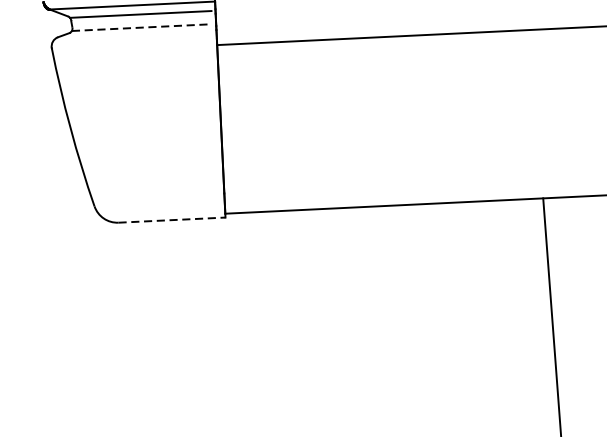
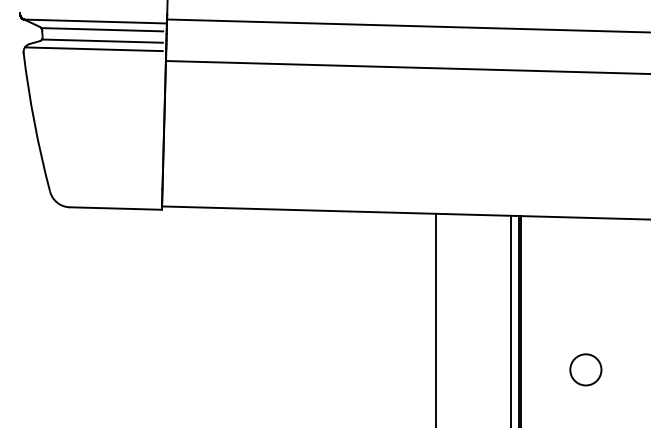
line: (142, 28) -> (102, 41), dashed -> solid
line: (132, 38) -> (93, 49), added
line: (172, 220) -> (116, 208), dashed -> solid

